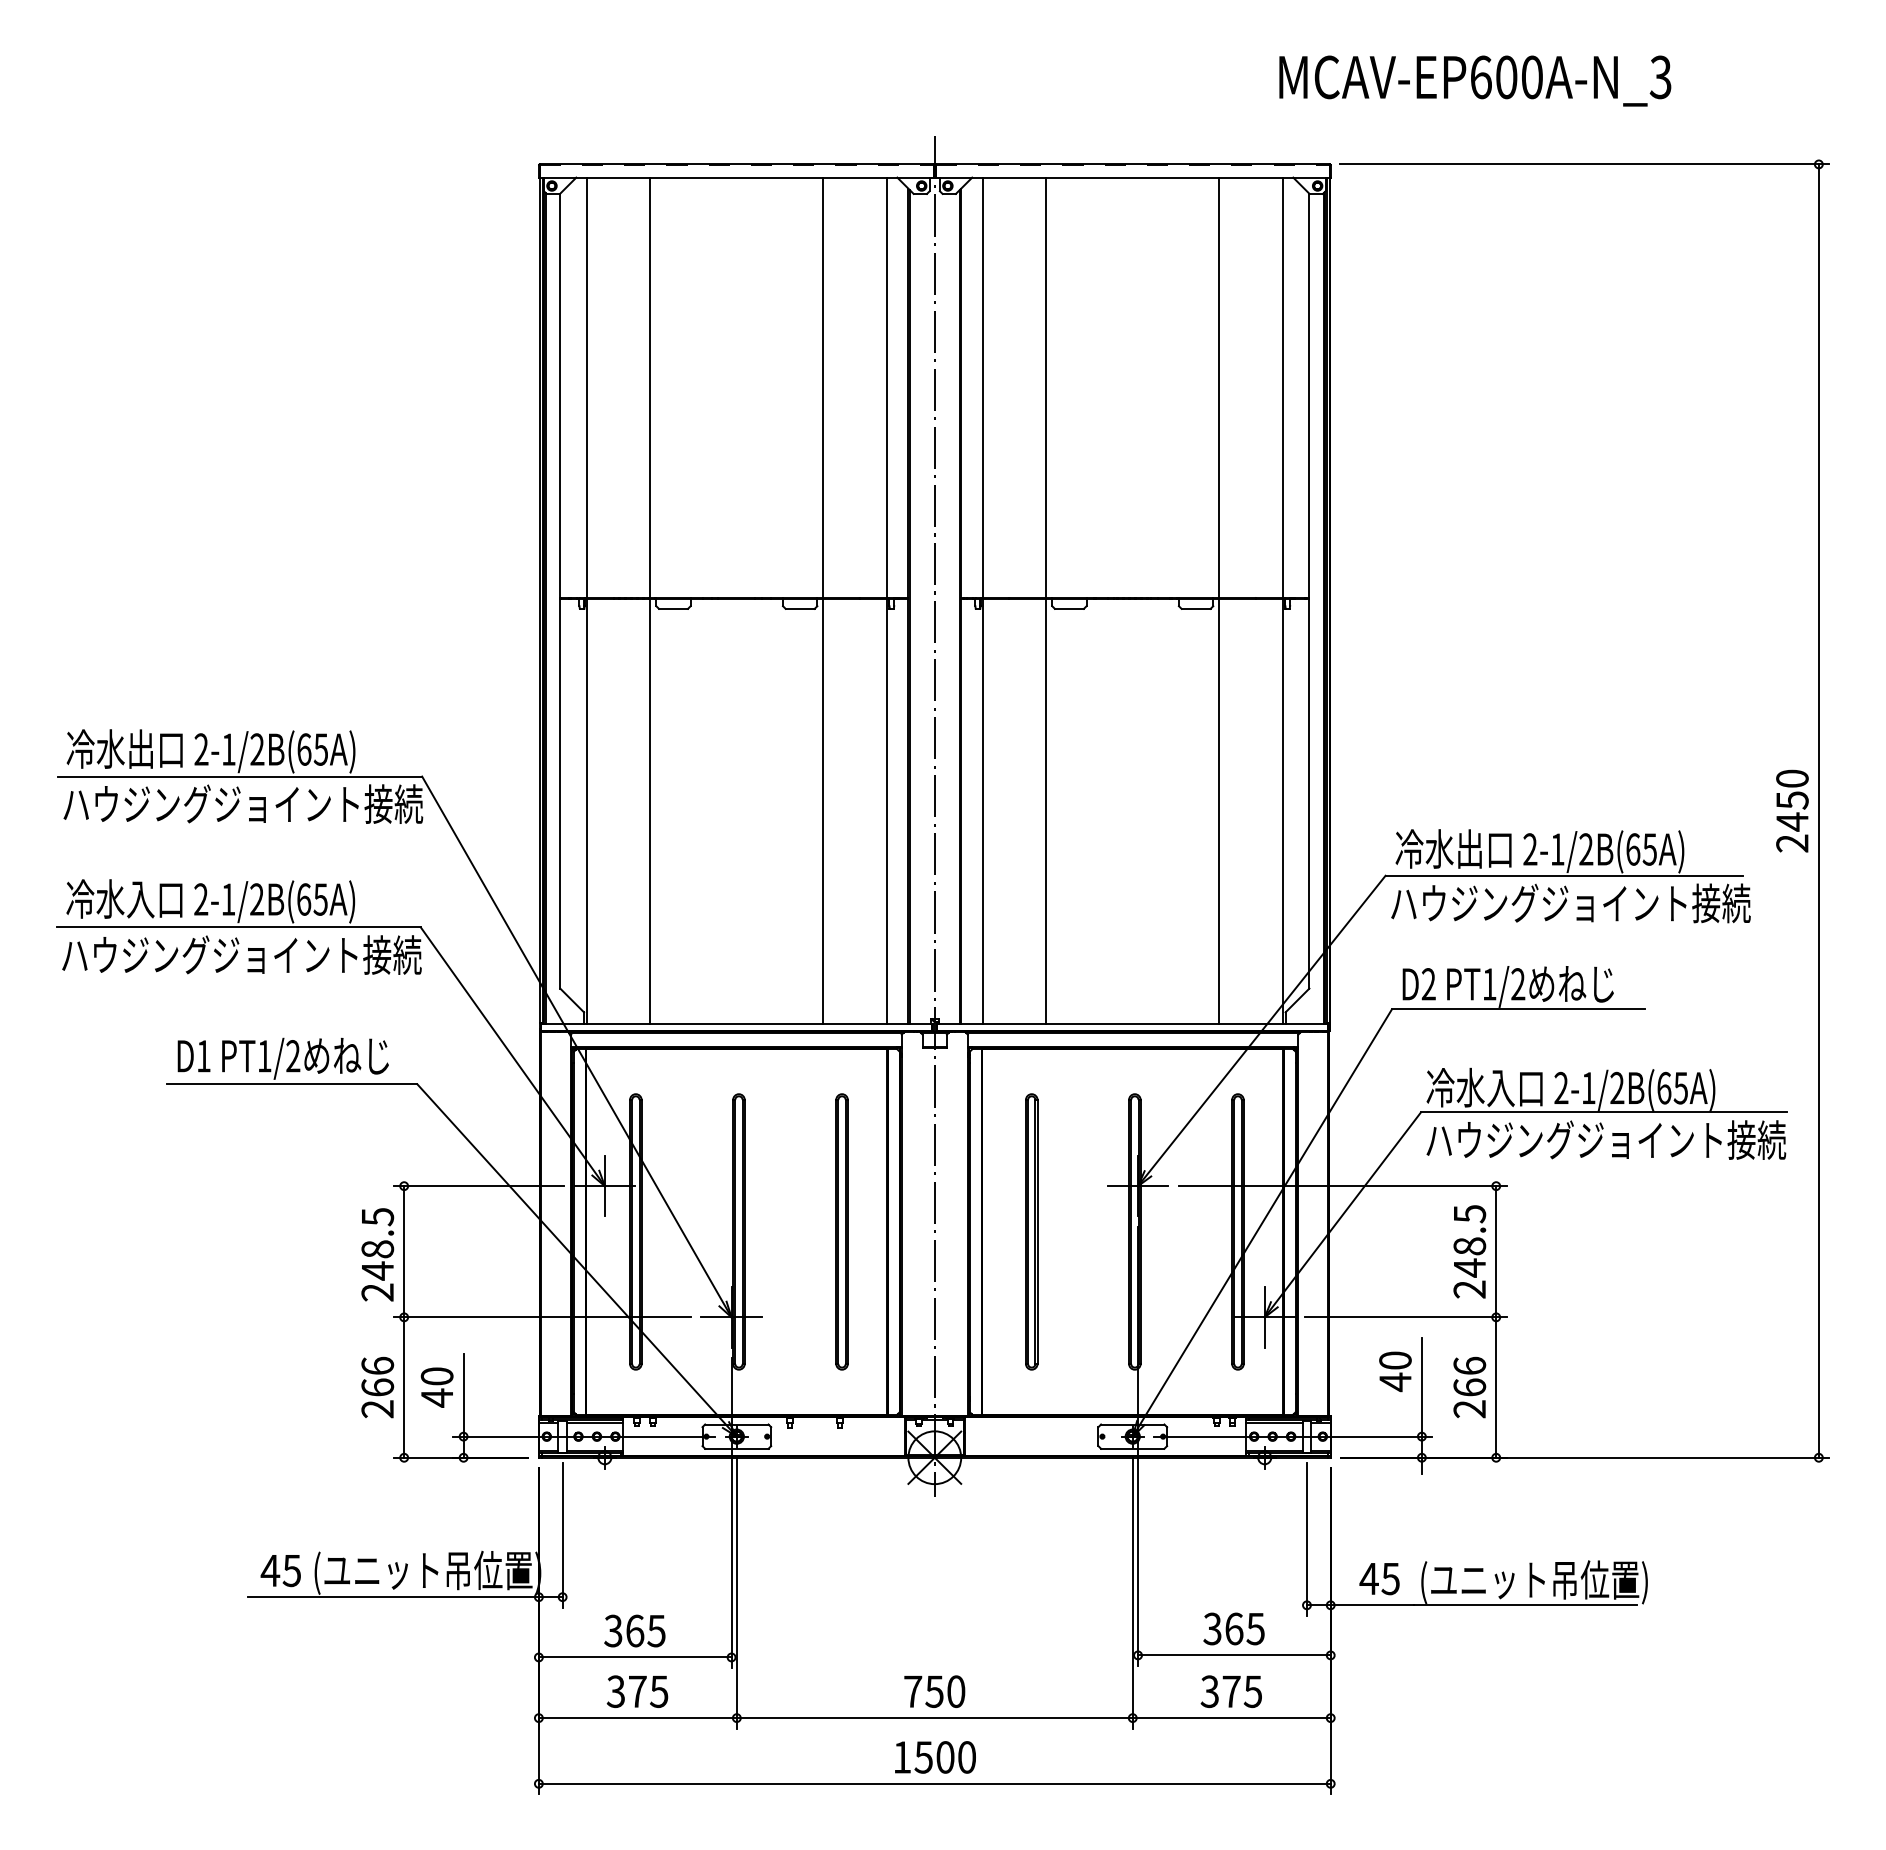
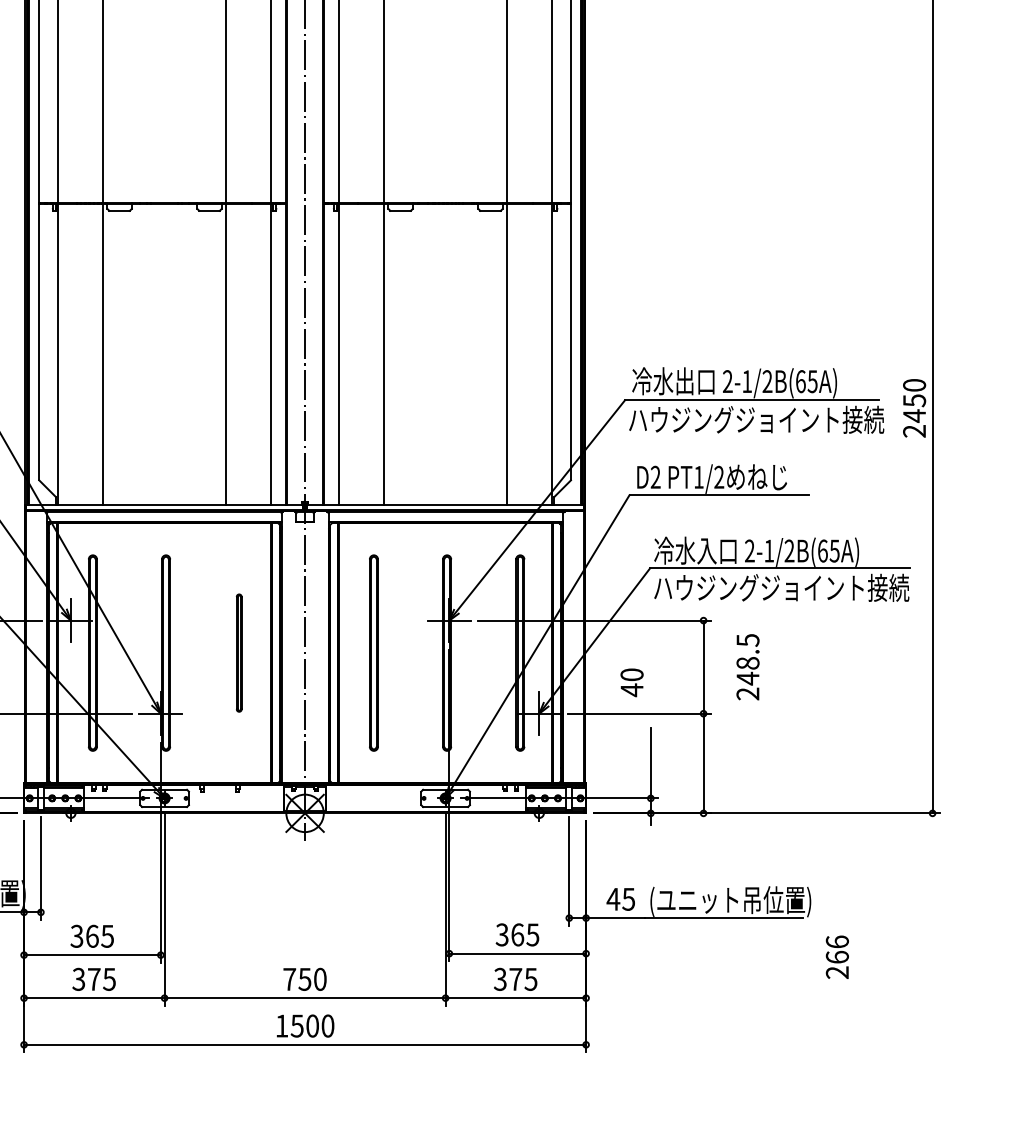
text: (1792, 810) -> (914, 407), moved
part: (841, 1231) -> (238, 652), size x0.6
text: (1469, 1251) -> (747, 666), moved
text: (1395, 1371) -> (632, 682), moved
text: (1469, 1387) -> (837, 957), moved

